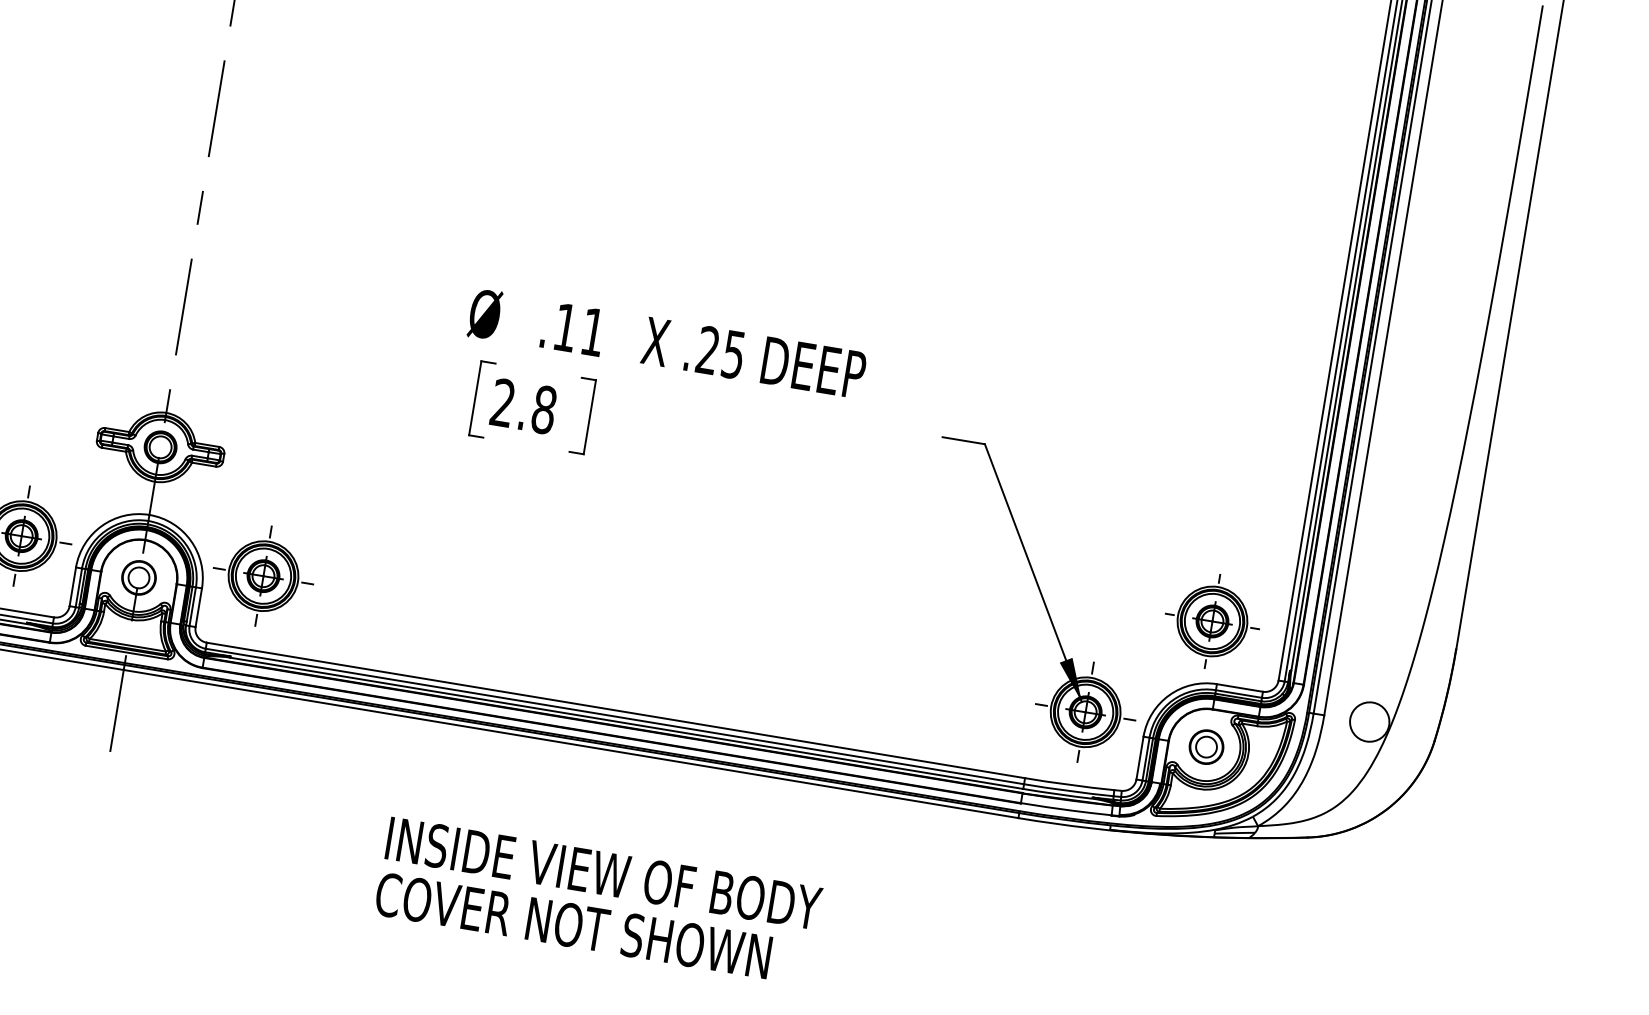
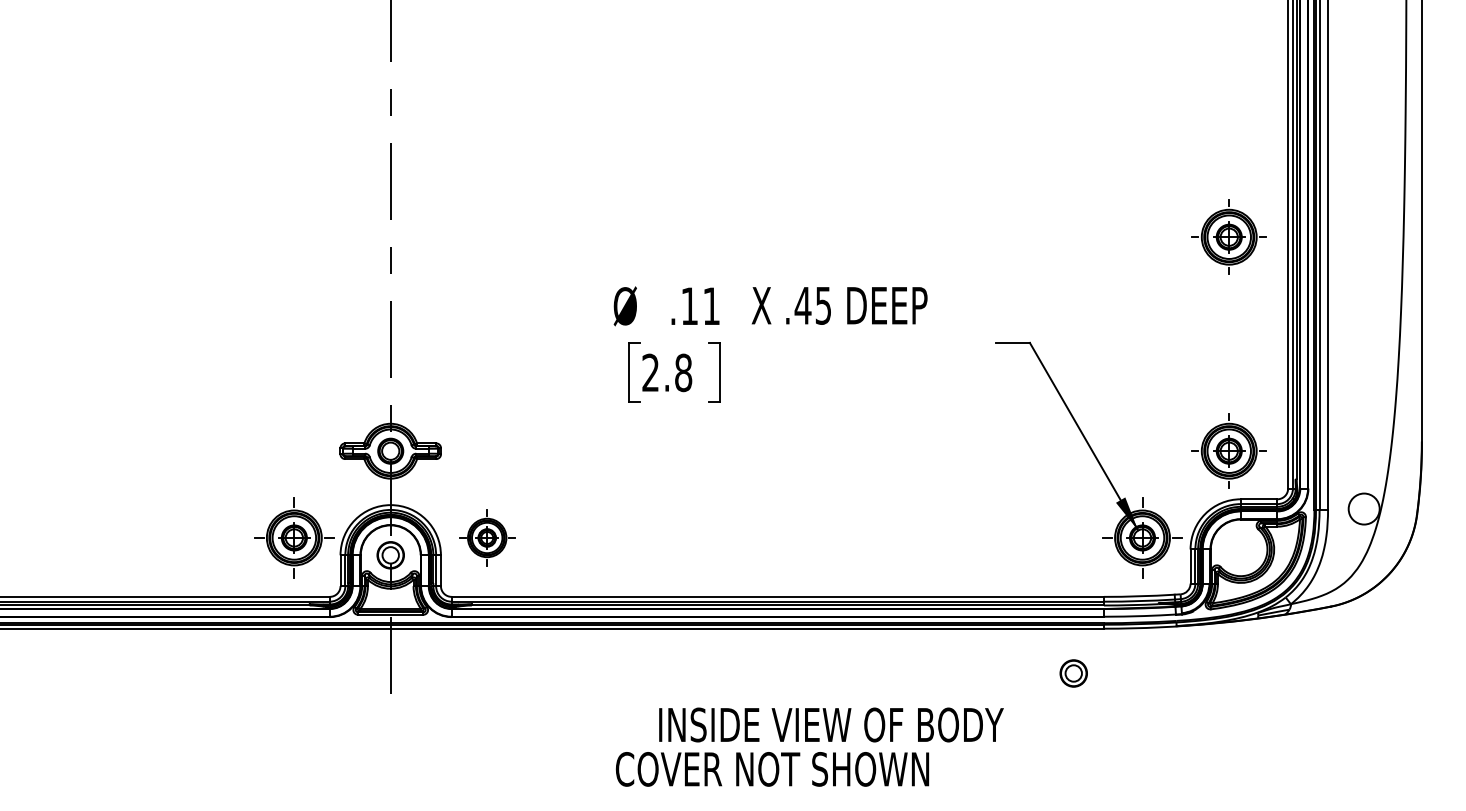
text: (707, 350) -> (802, 305), .25 -> .45
part: (1256, 351) -> (1228, 236), added
part: (264, 575) -> (487, 537), size x0.7
part: (1206, 747) -> (1073, 673), moved
text: (604, 872) -> (831, 724), moved

